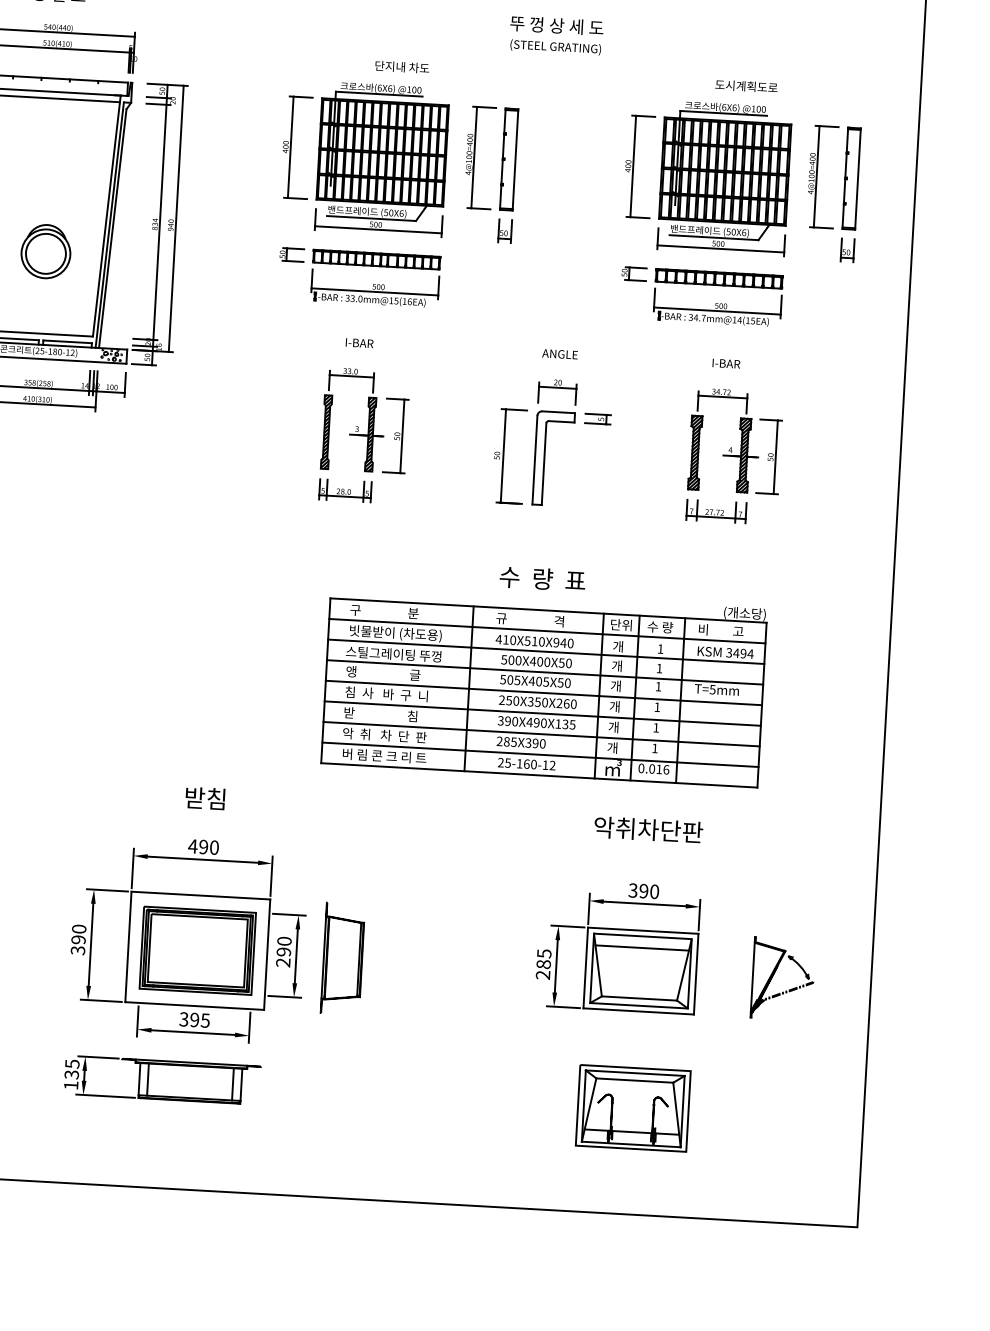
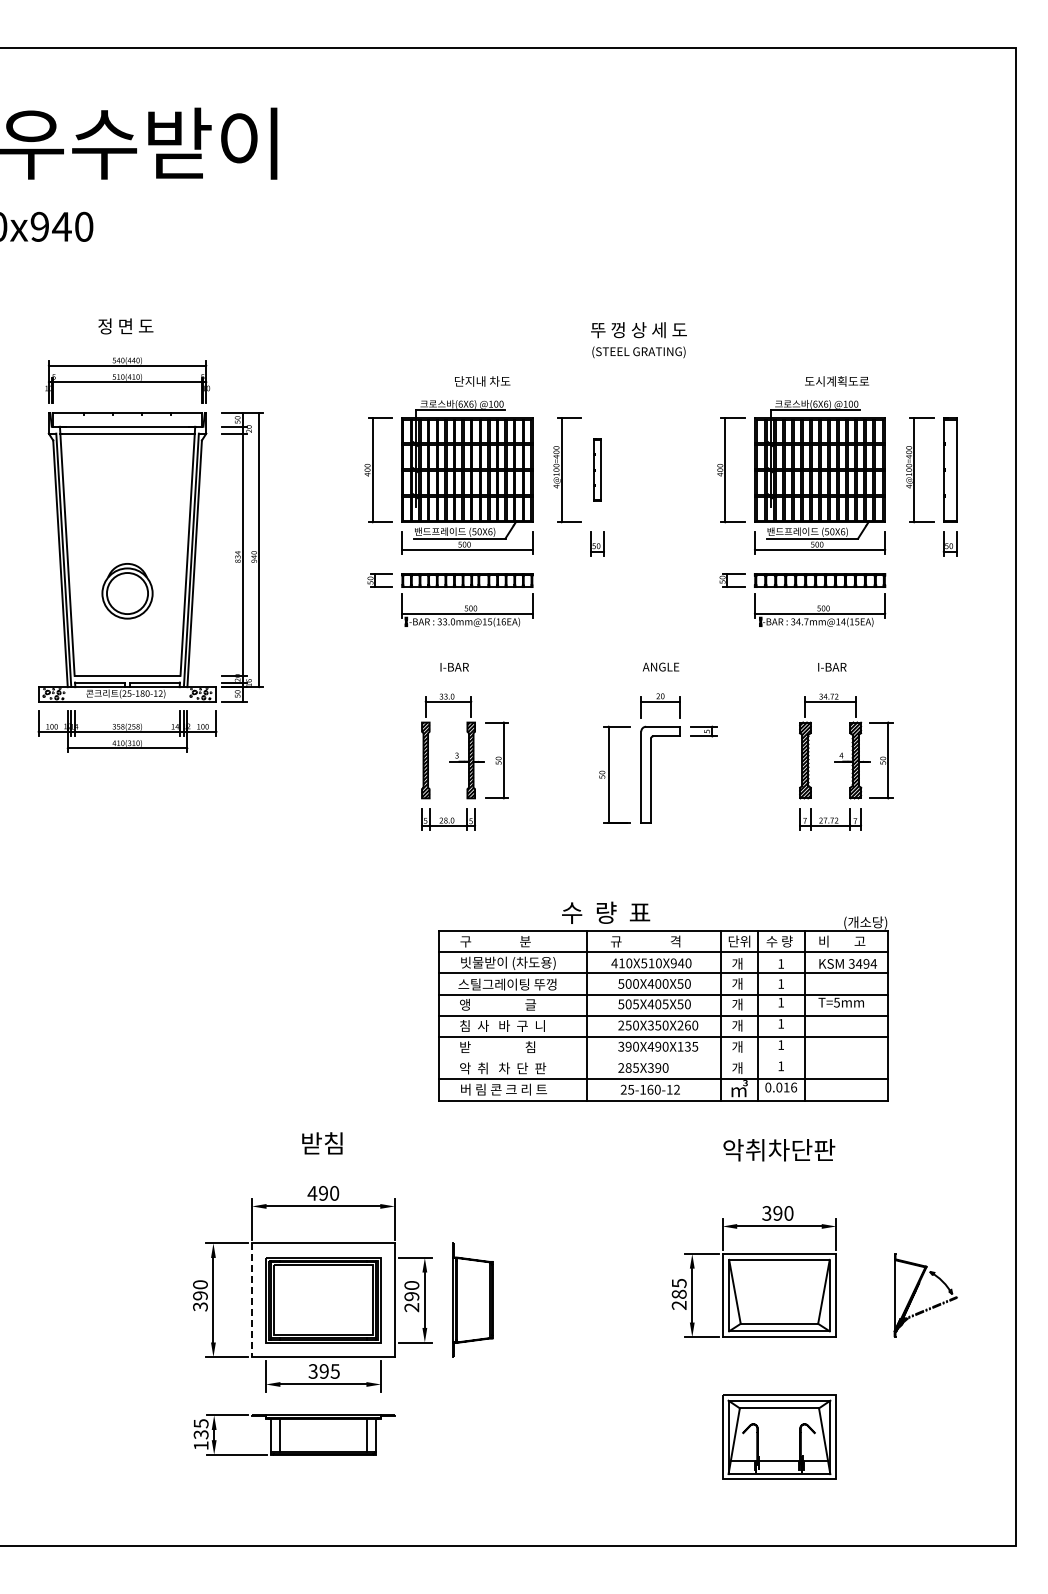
part: (509, 158) -> (597, 469), size x0.6
text: (543, 578) -> (606, 912), moved
line: (541, 734) -> (663, 1058), removed
line: (127, 947) -> (251, 1300), solid -> dashed
line: (642, 947) -> (779, 1271), removed

